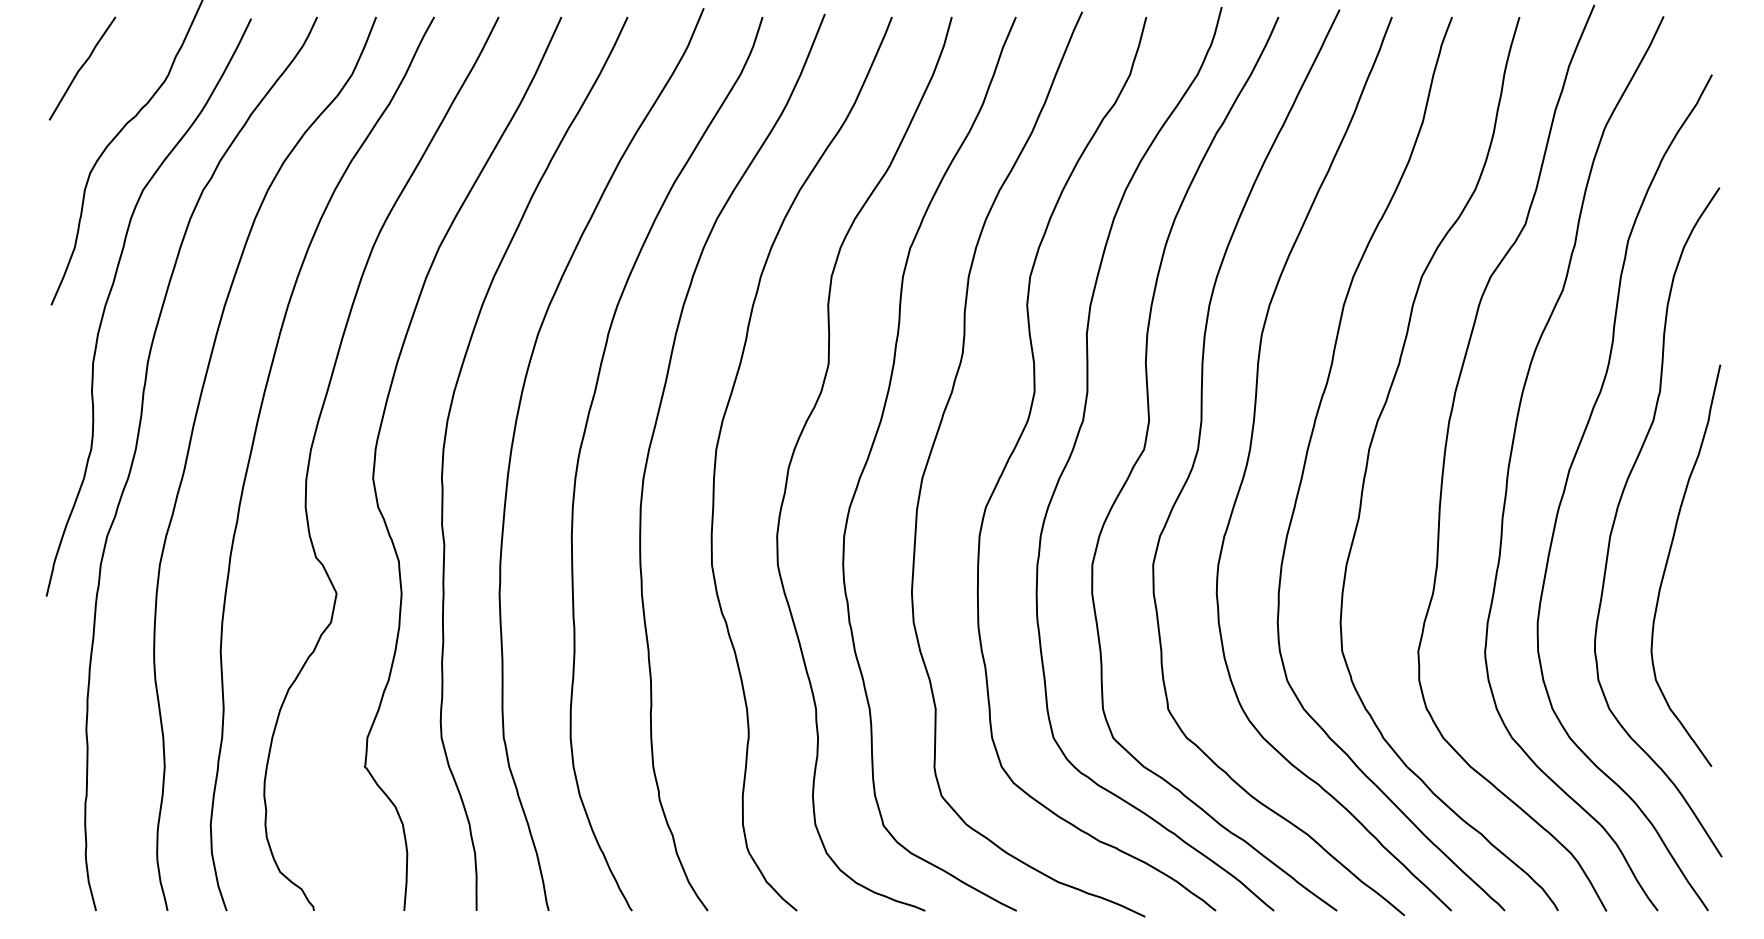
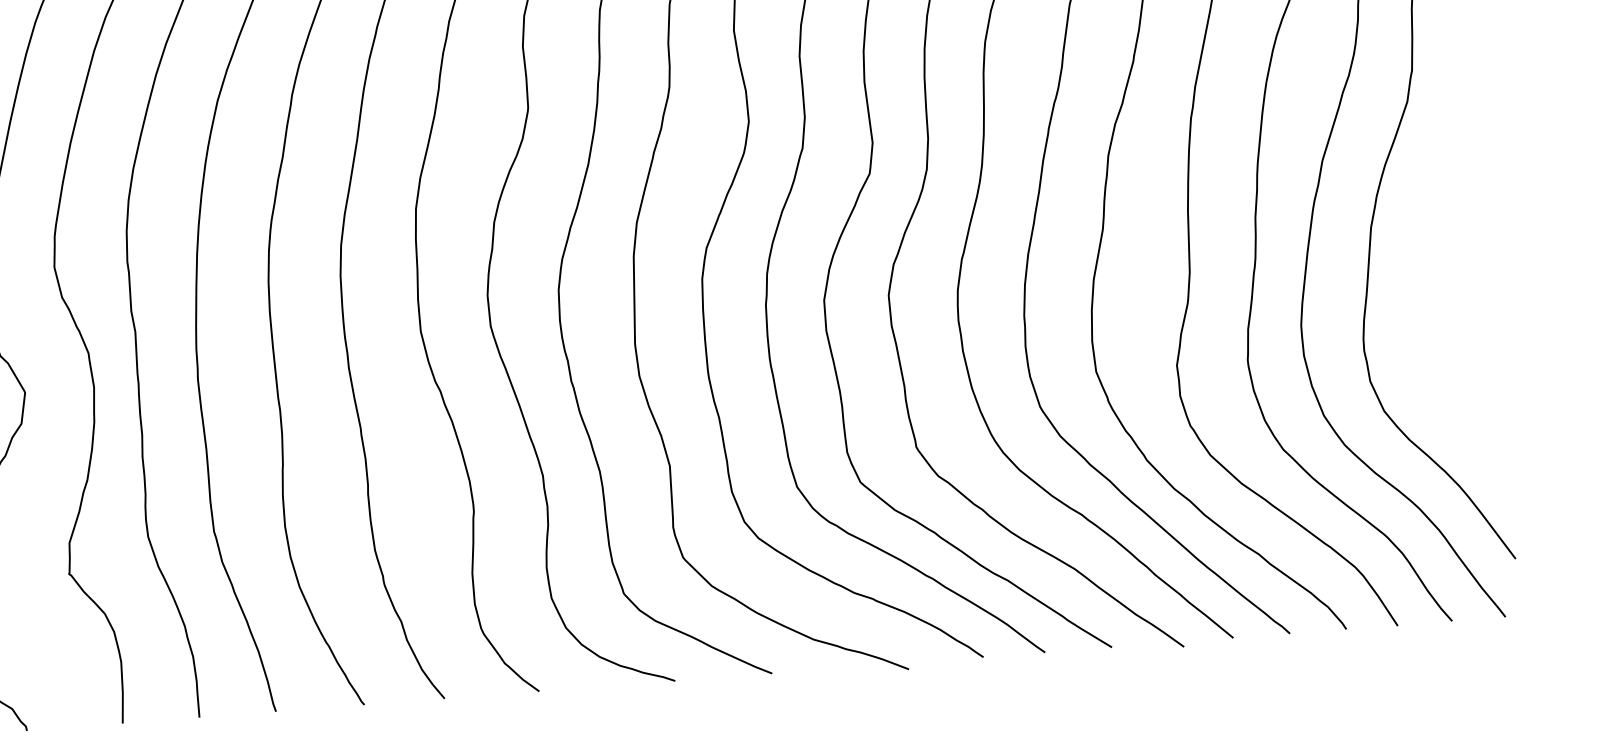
curve: (1668, 560) -> (1434, 248), removed

